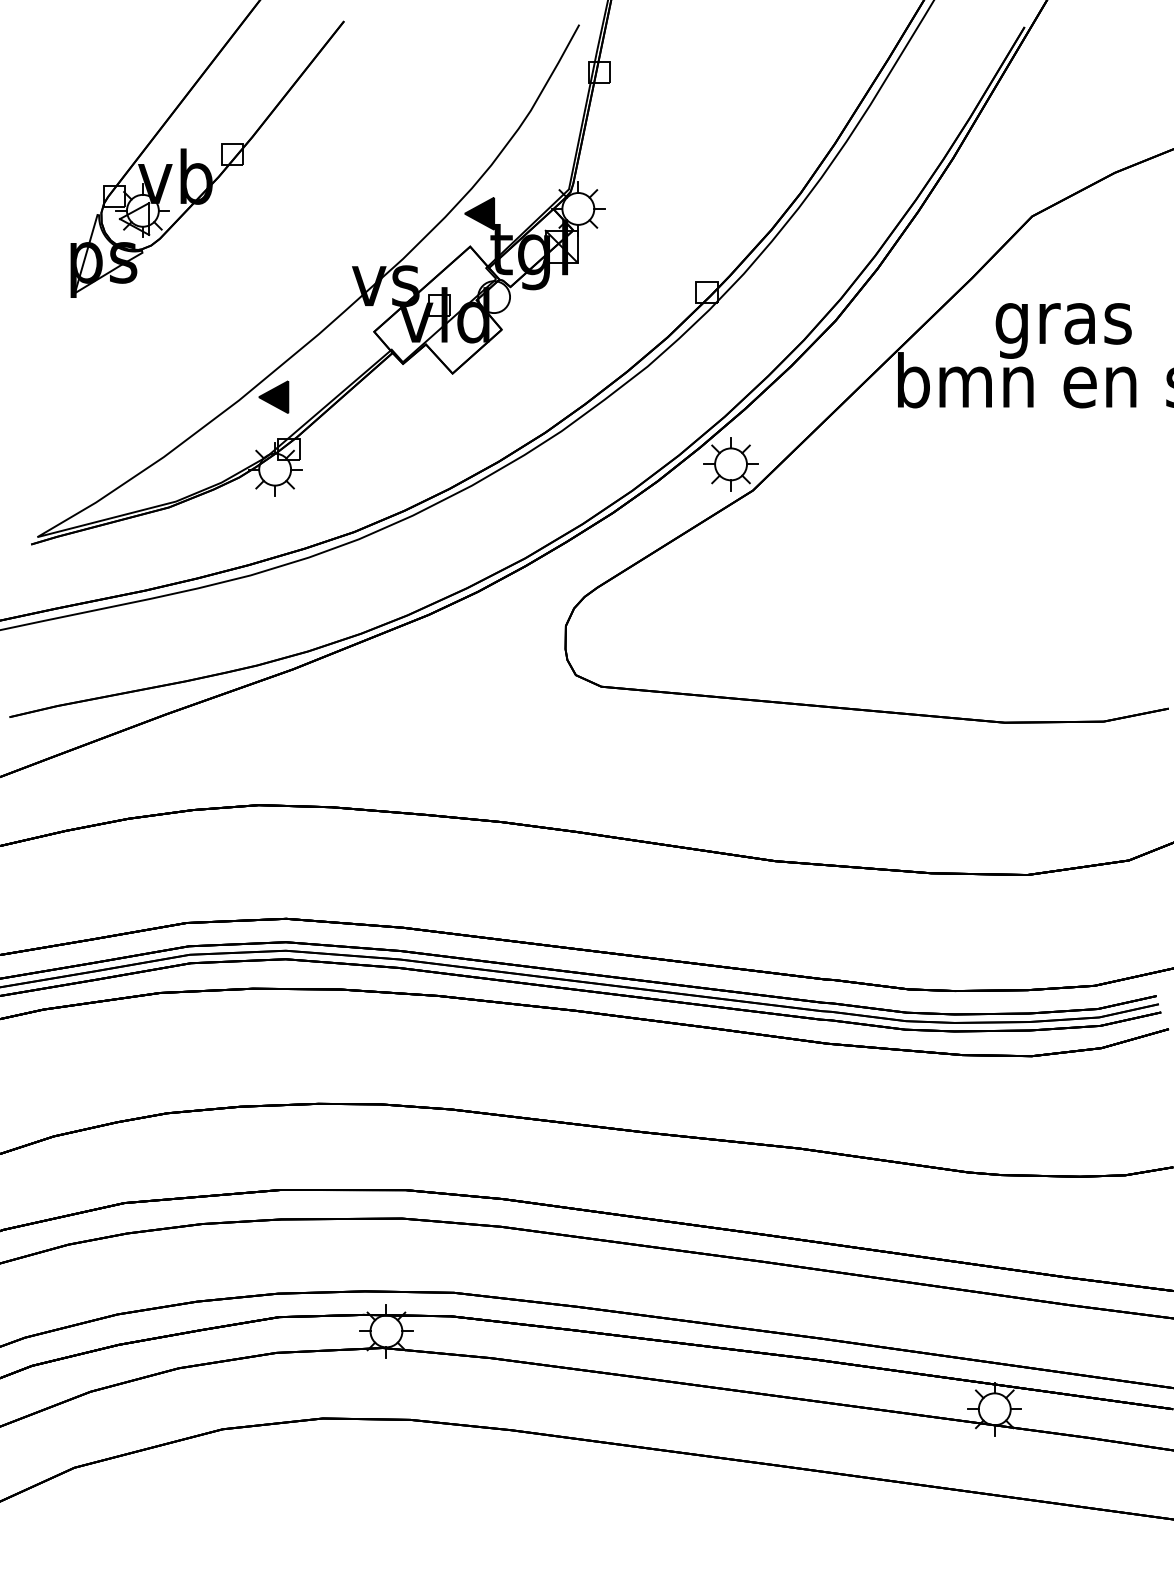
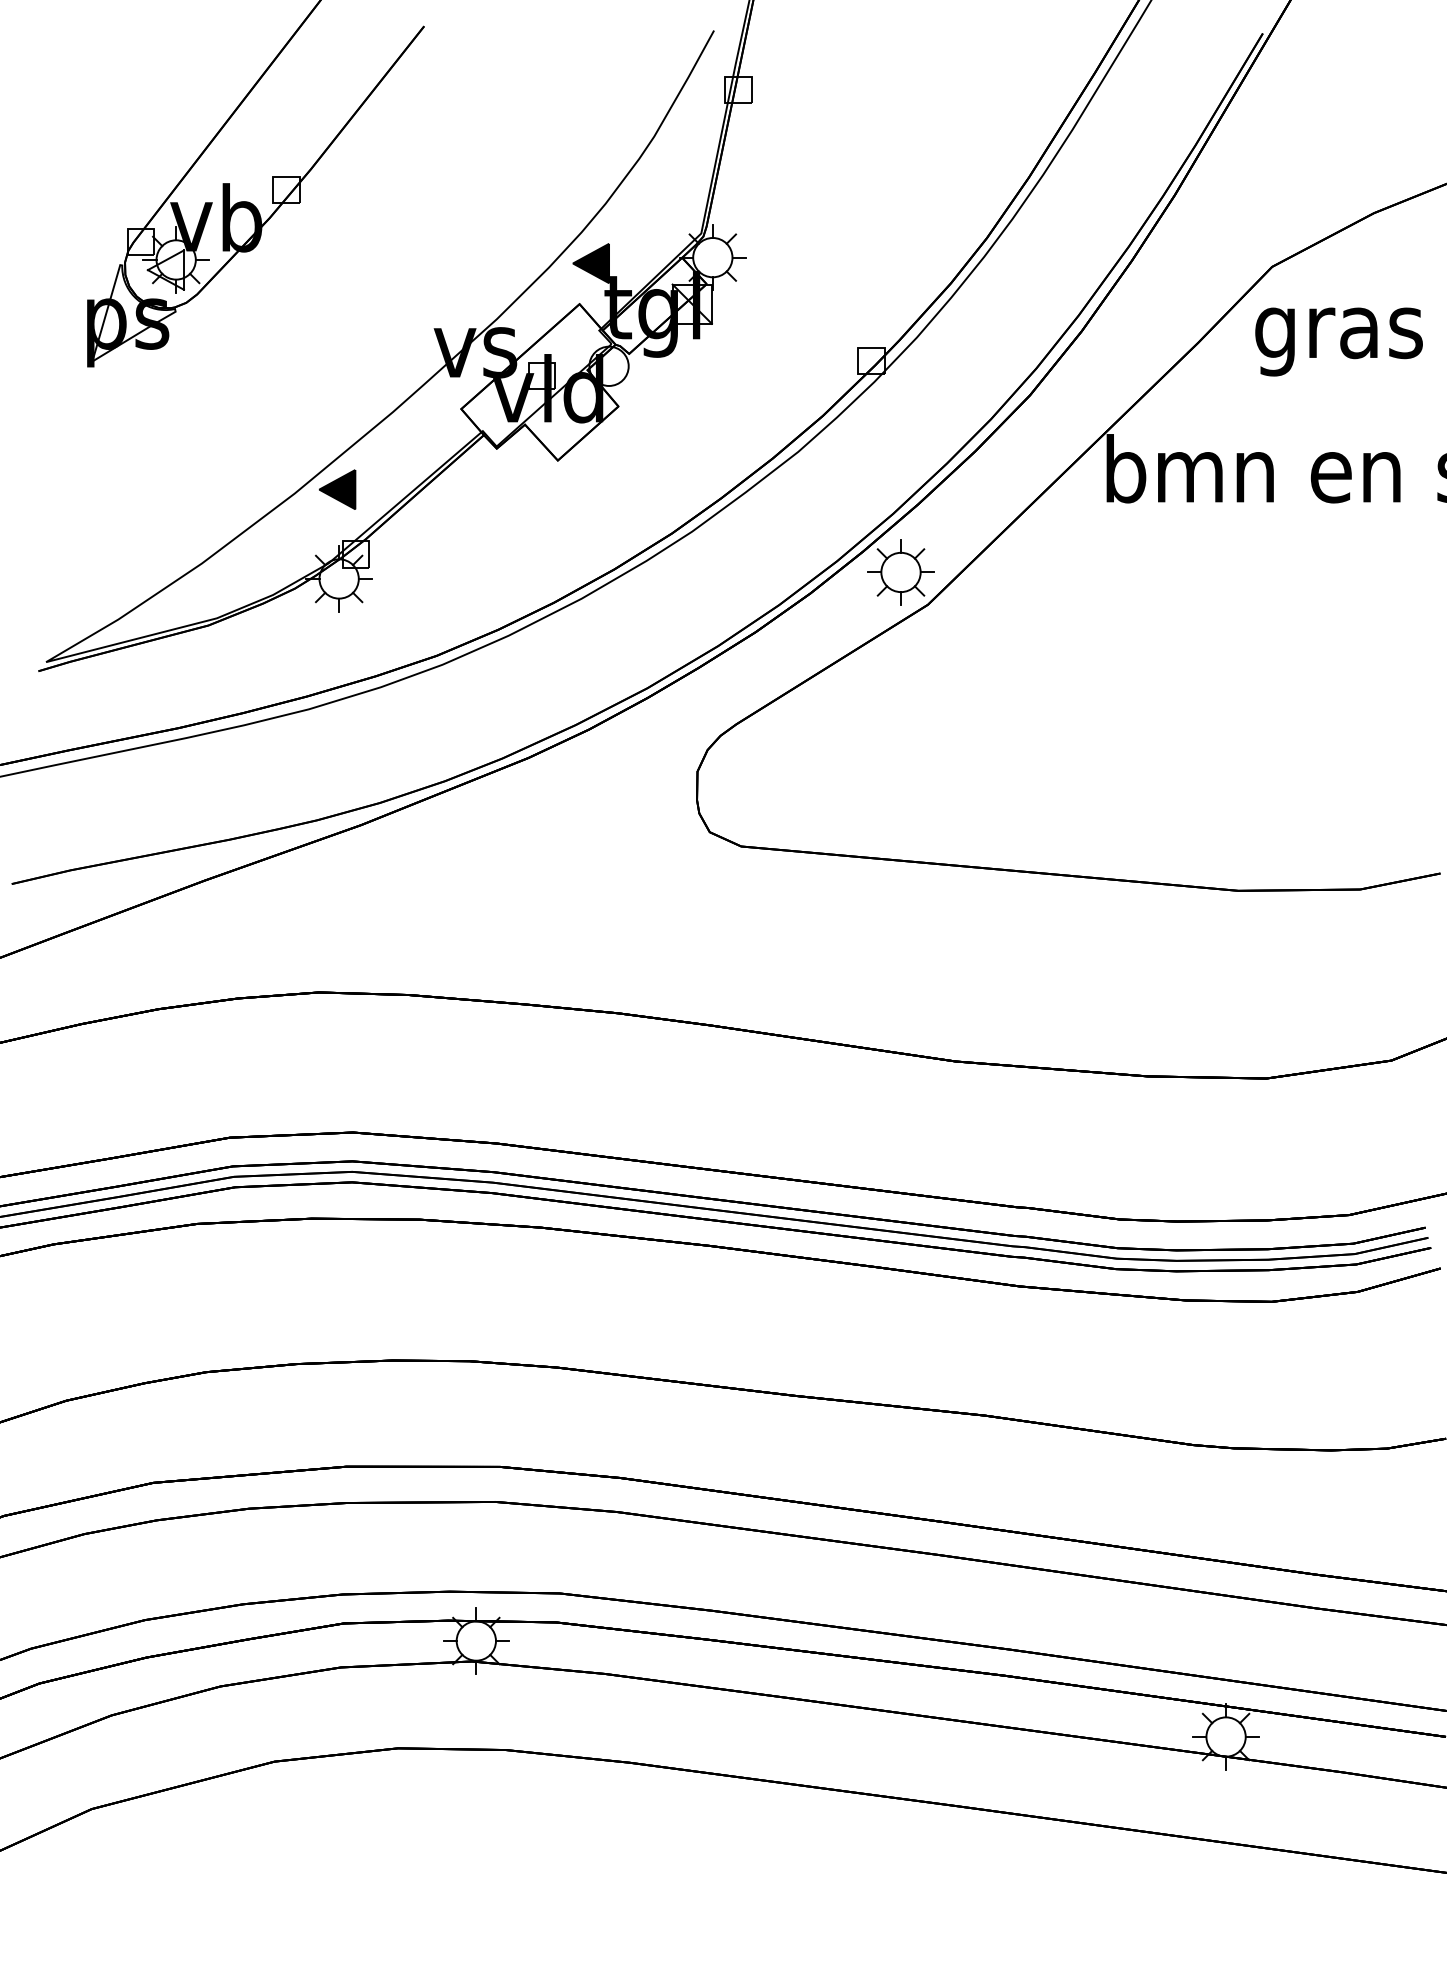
text: (1063, 330) -> (1338, 341), moved

